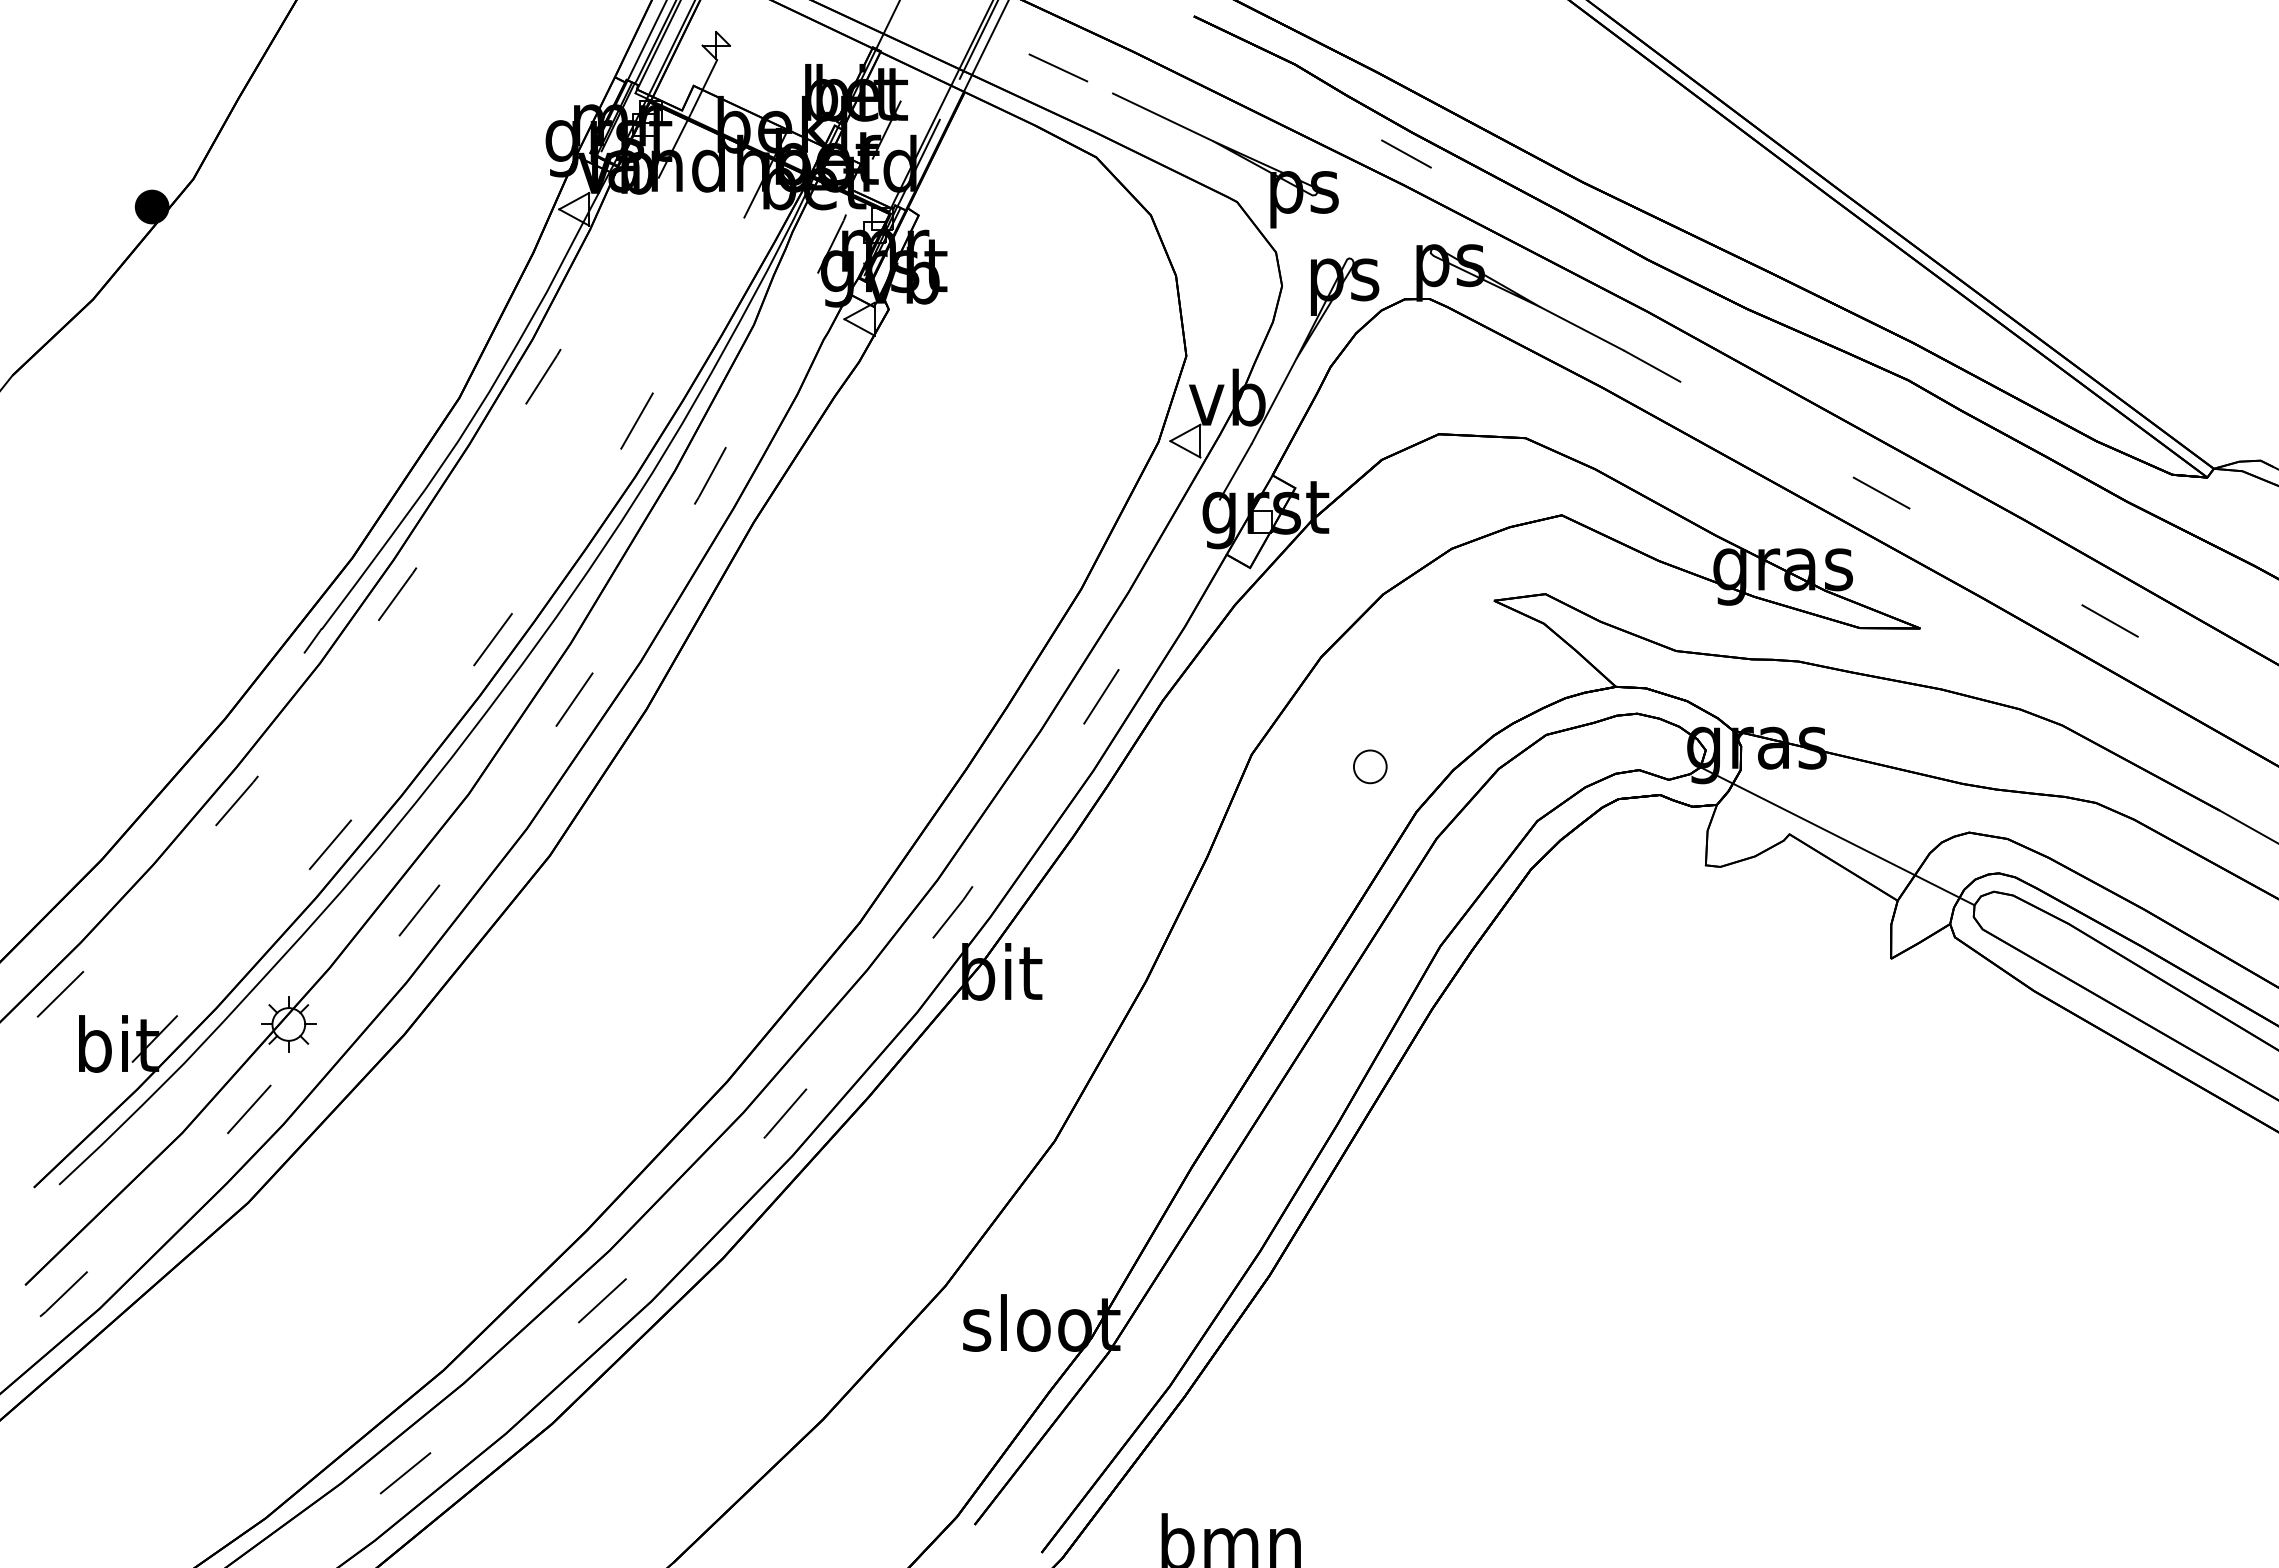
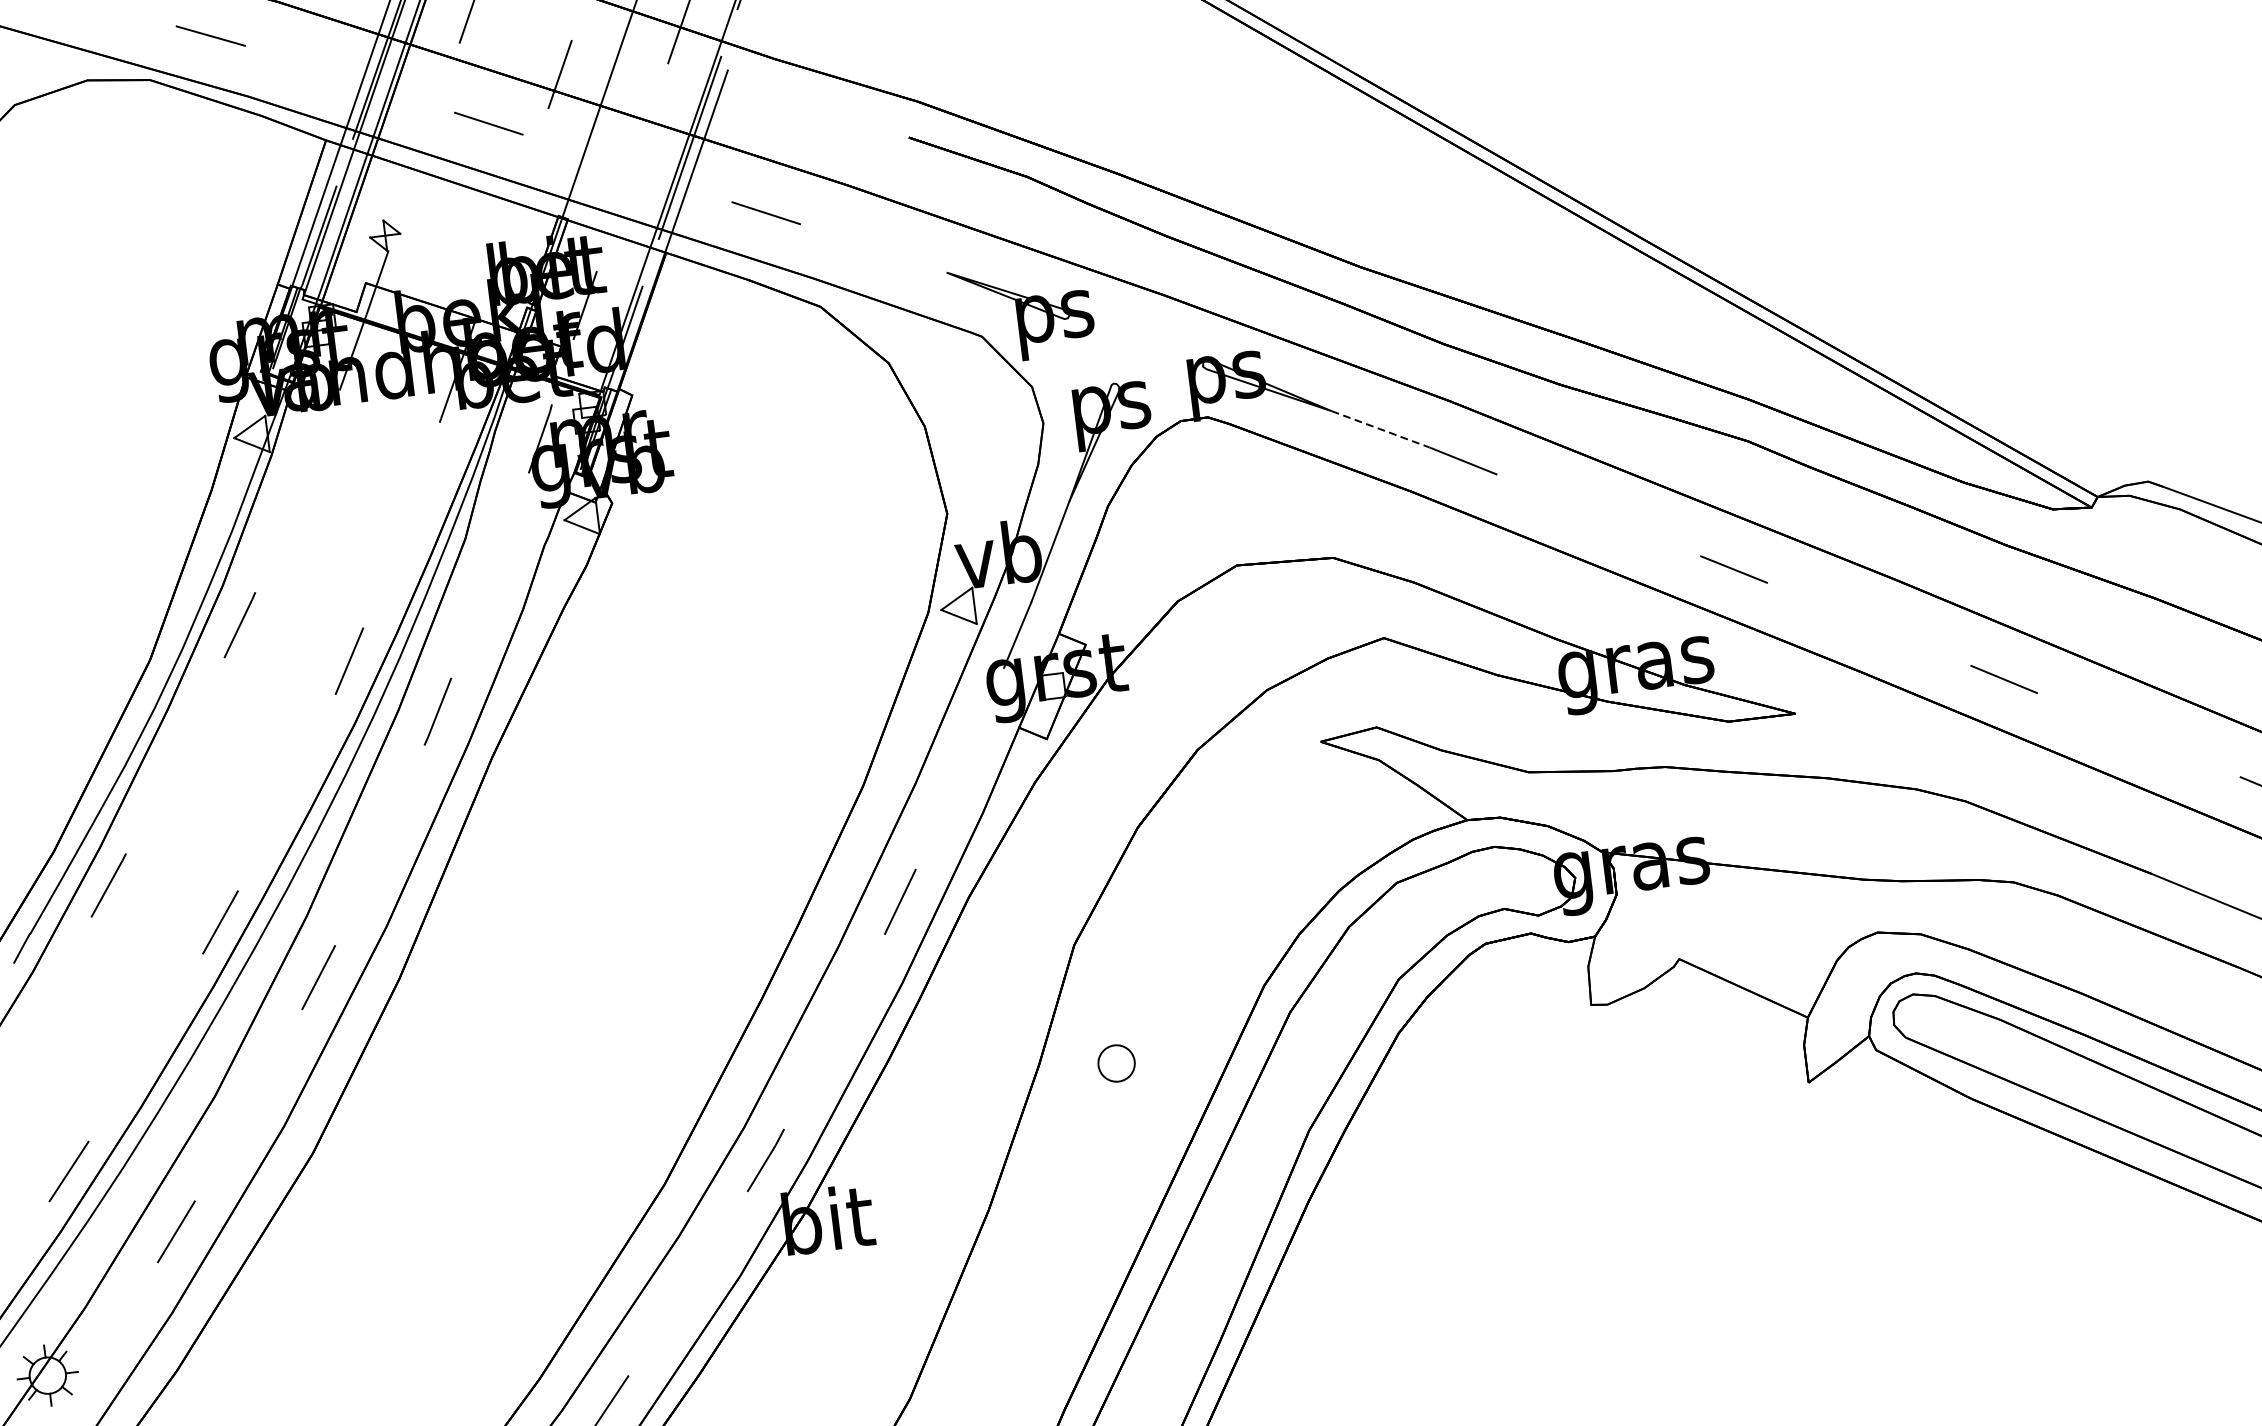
line: (1162, 116) -> (887, 252), removed
line: (1406, 153) -> (1162, 259), removed
line: (1582, 328) -> (1381, 428), solid -> dashed
part: (1370, 766) -> (1116, 1063), moved
line: (1837, 836) -> (1732, 954), removed

